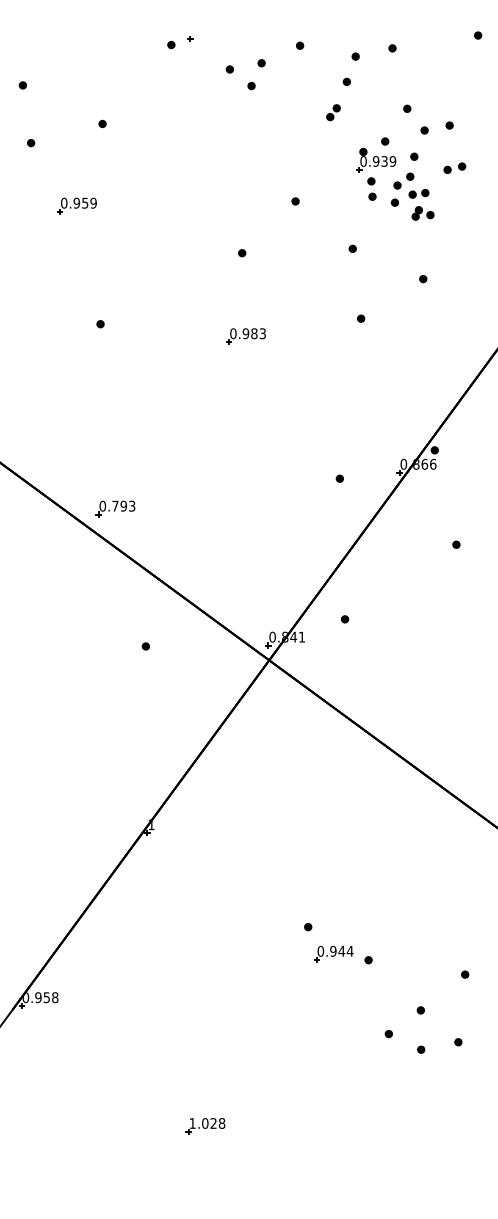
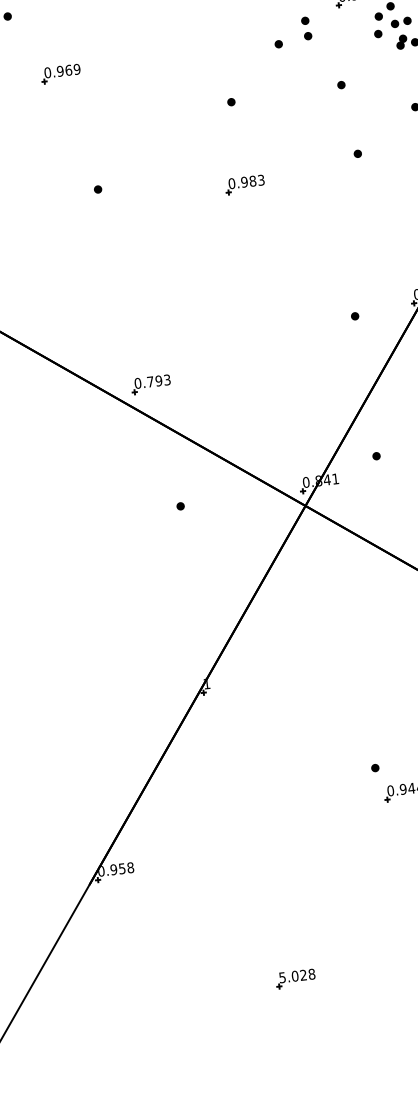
part: (371, 188) -> (306, 27), moved
text: (85, 202) -> (68, 69), 0.959 -> 0.969
part: (115, 508) -> (150, 384), moved
text: (192, 1123) -> (282, 977), 1.028 -> 5.028

